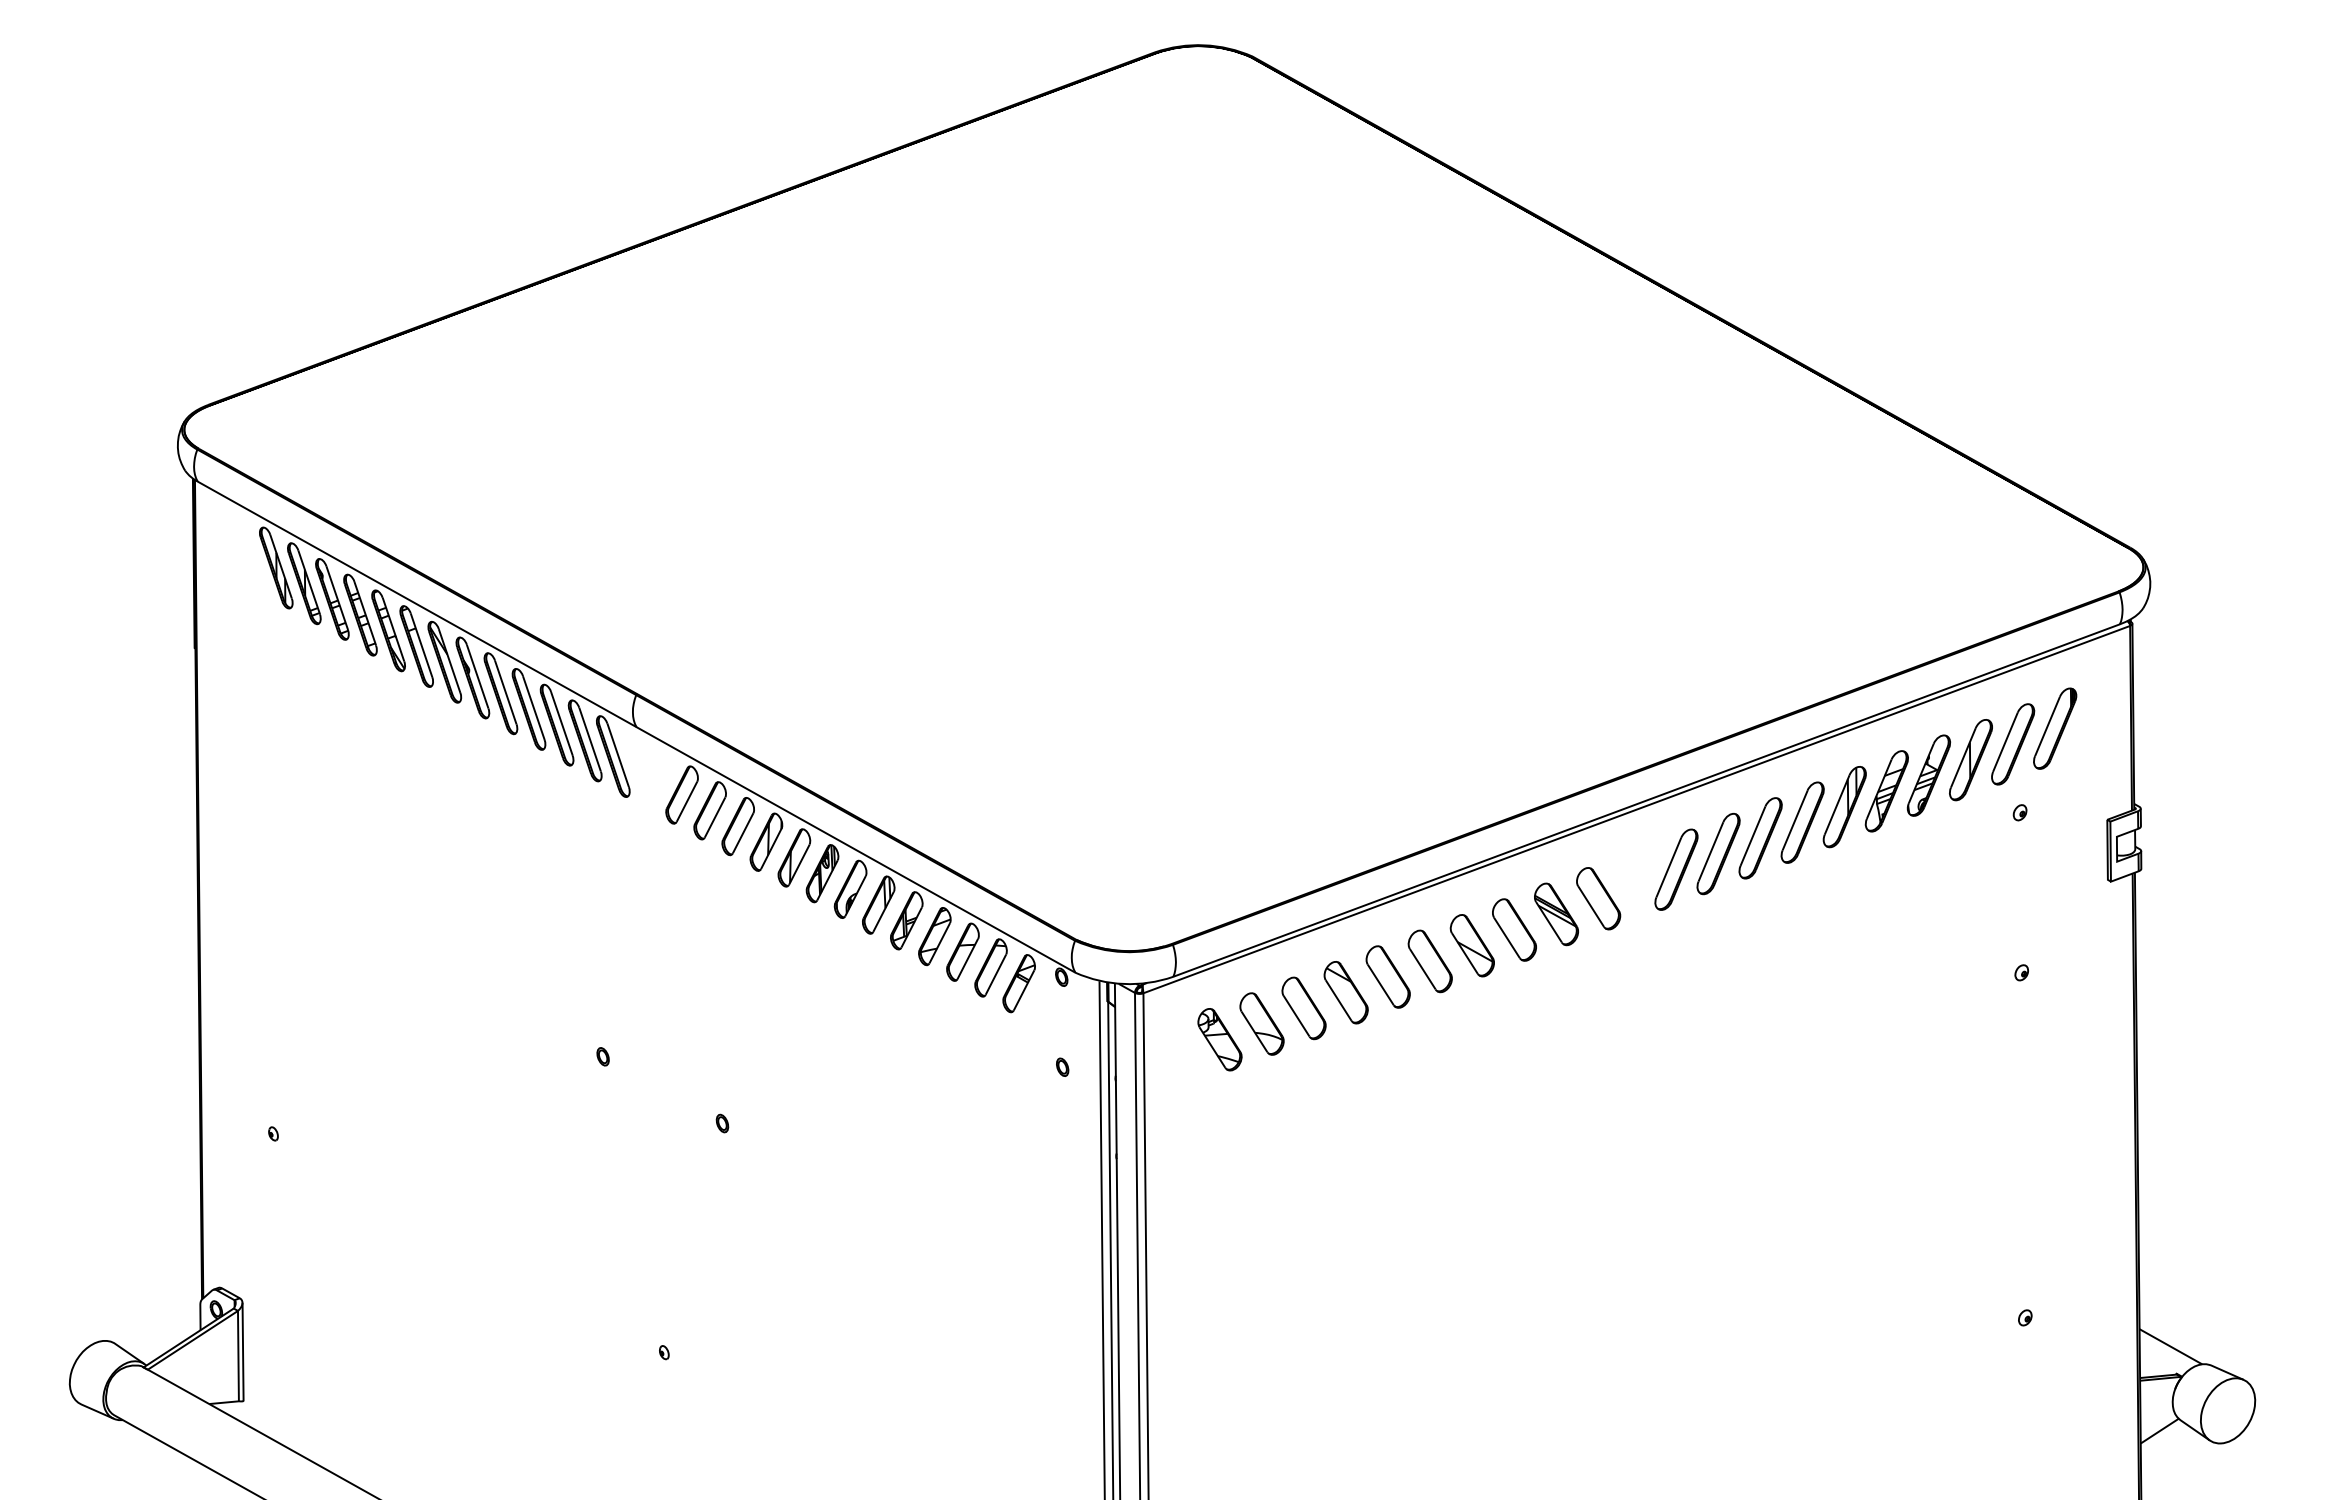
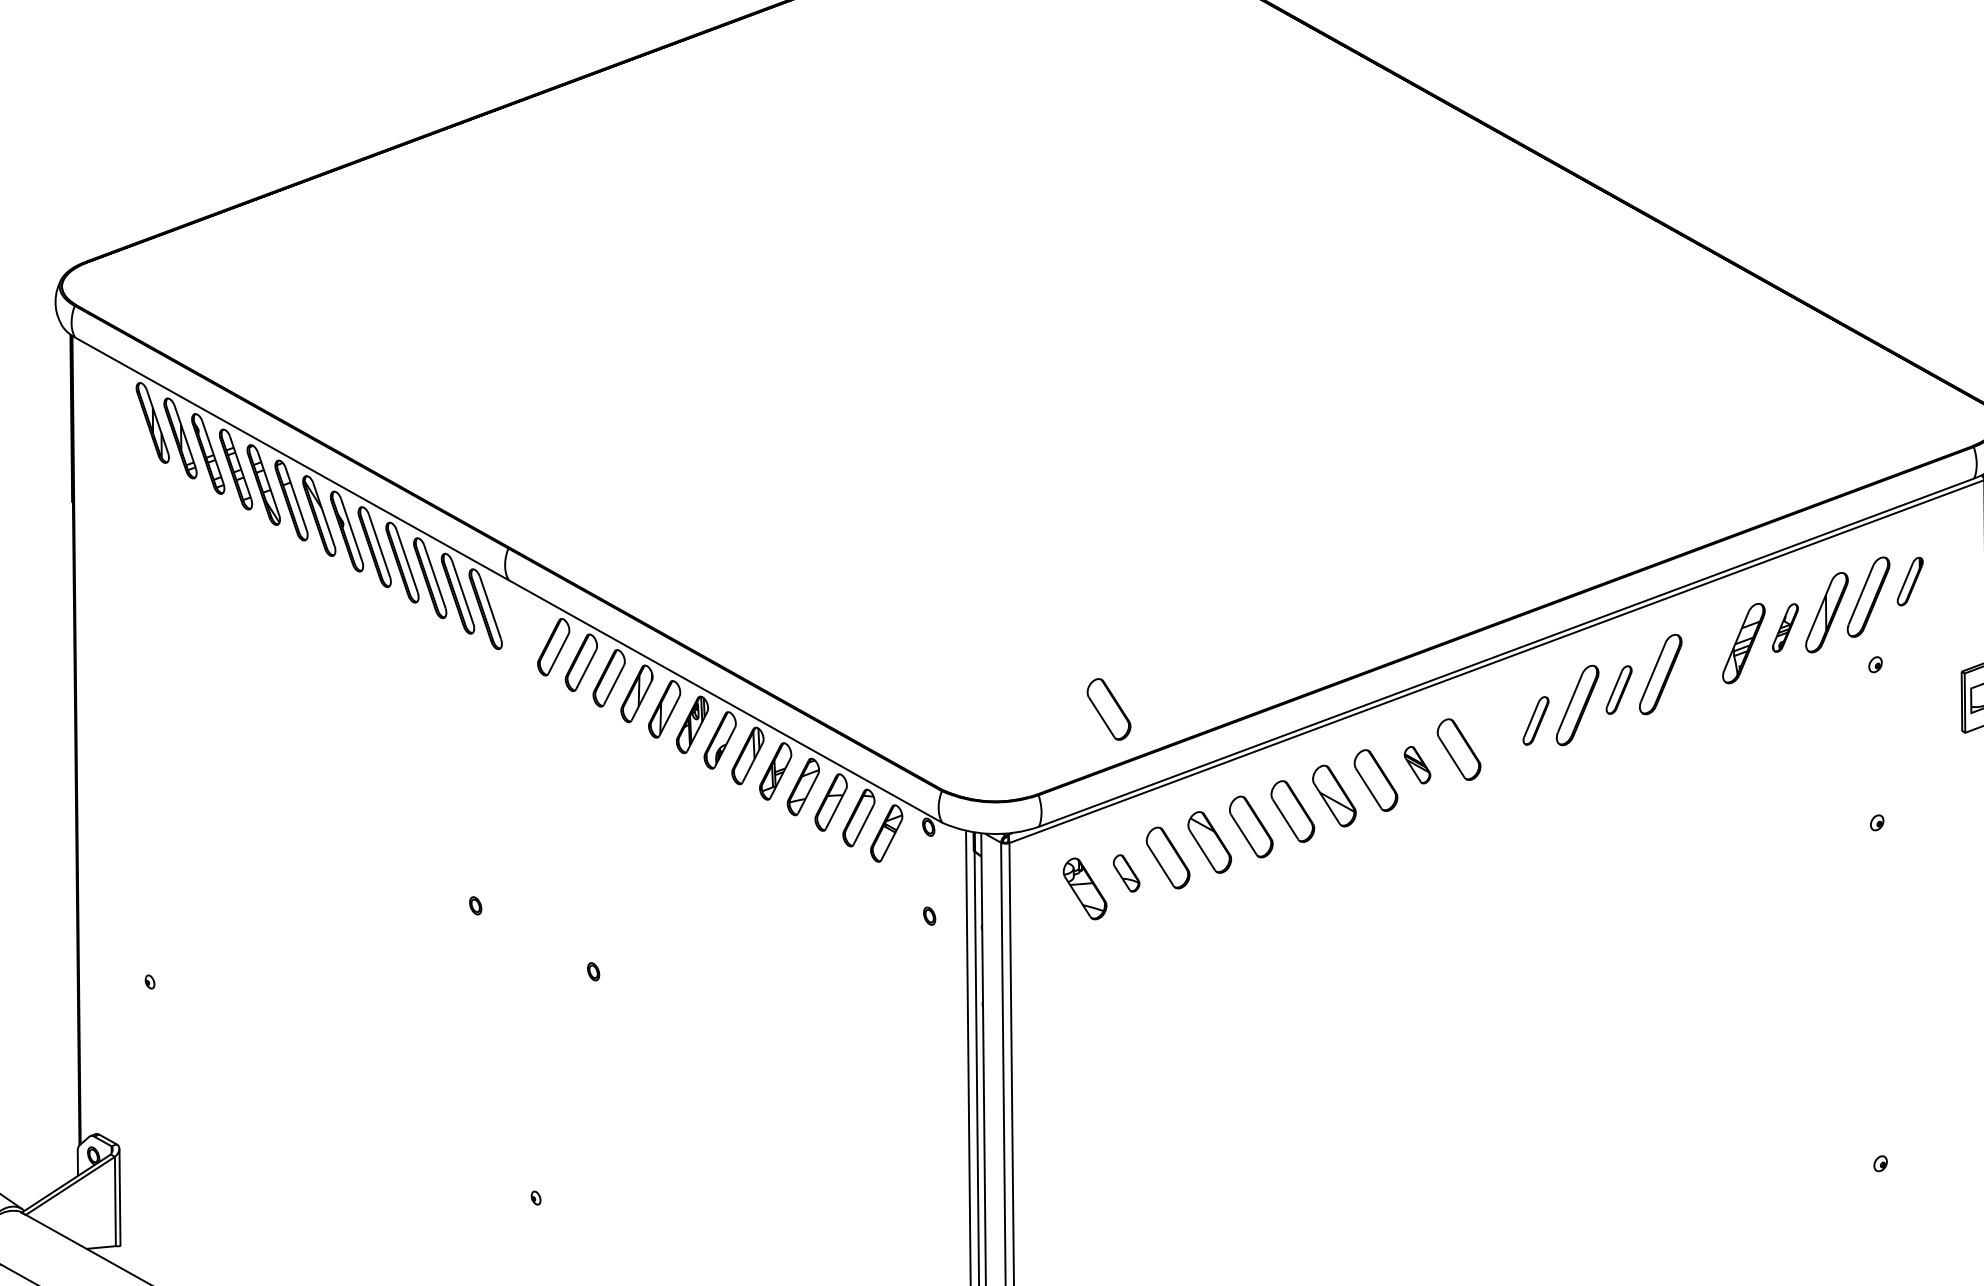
part: (2055, 728) -> (1910, 581), size x0.6
part: (1928, 775) -> (1785, 627), size x0.6
part: (1844, 807) -> (1702, 659), removed
part: (1760, 838) -> (1619, 690), size x0.6
part: (1243, 857) -> (1108, 708), added
part: (1676, 869) -> (1536, 720), size x0.6
part: (1556, 914) -> (1417, 765), size x0.6
part: (1261, 1023) -> (1126, 872), size x0.6

